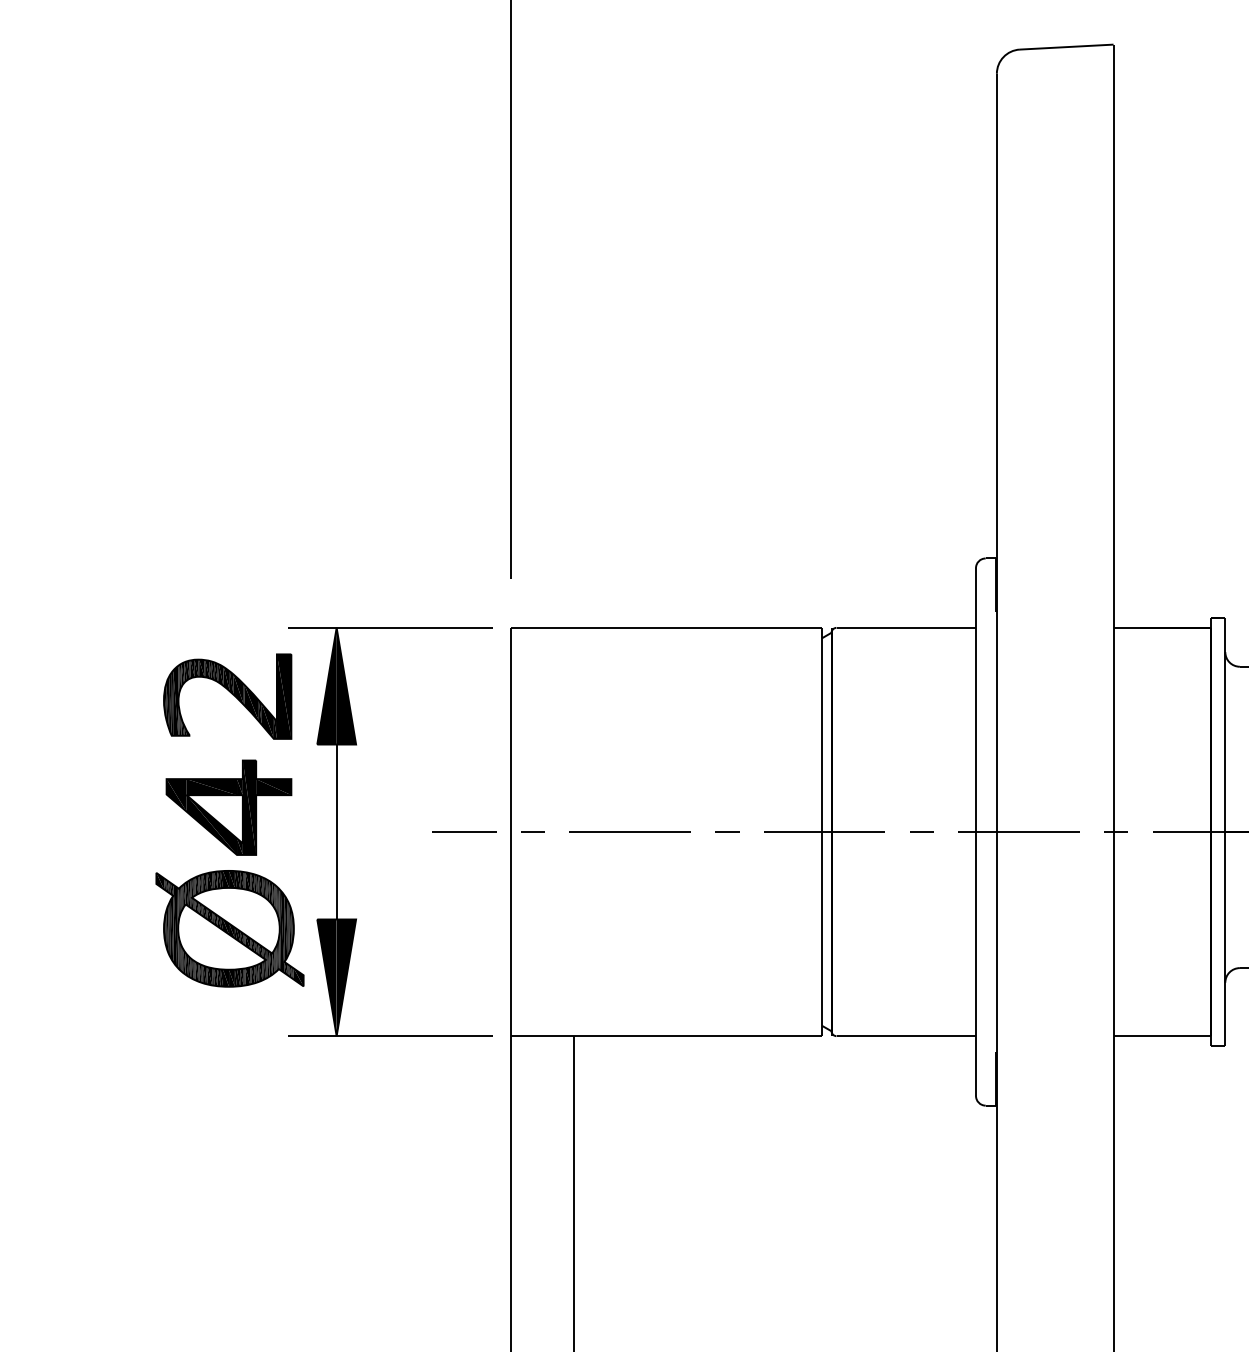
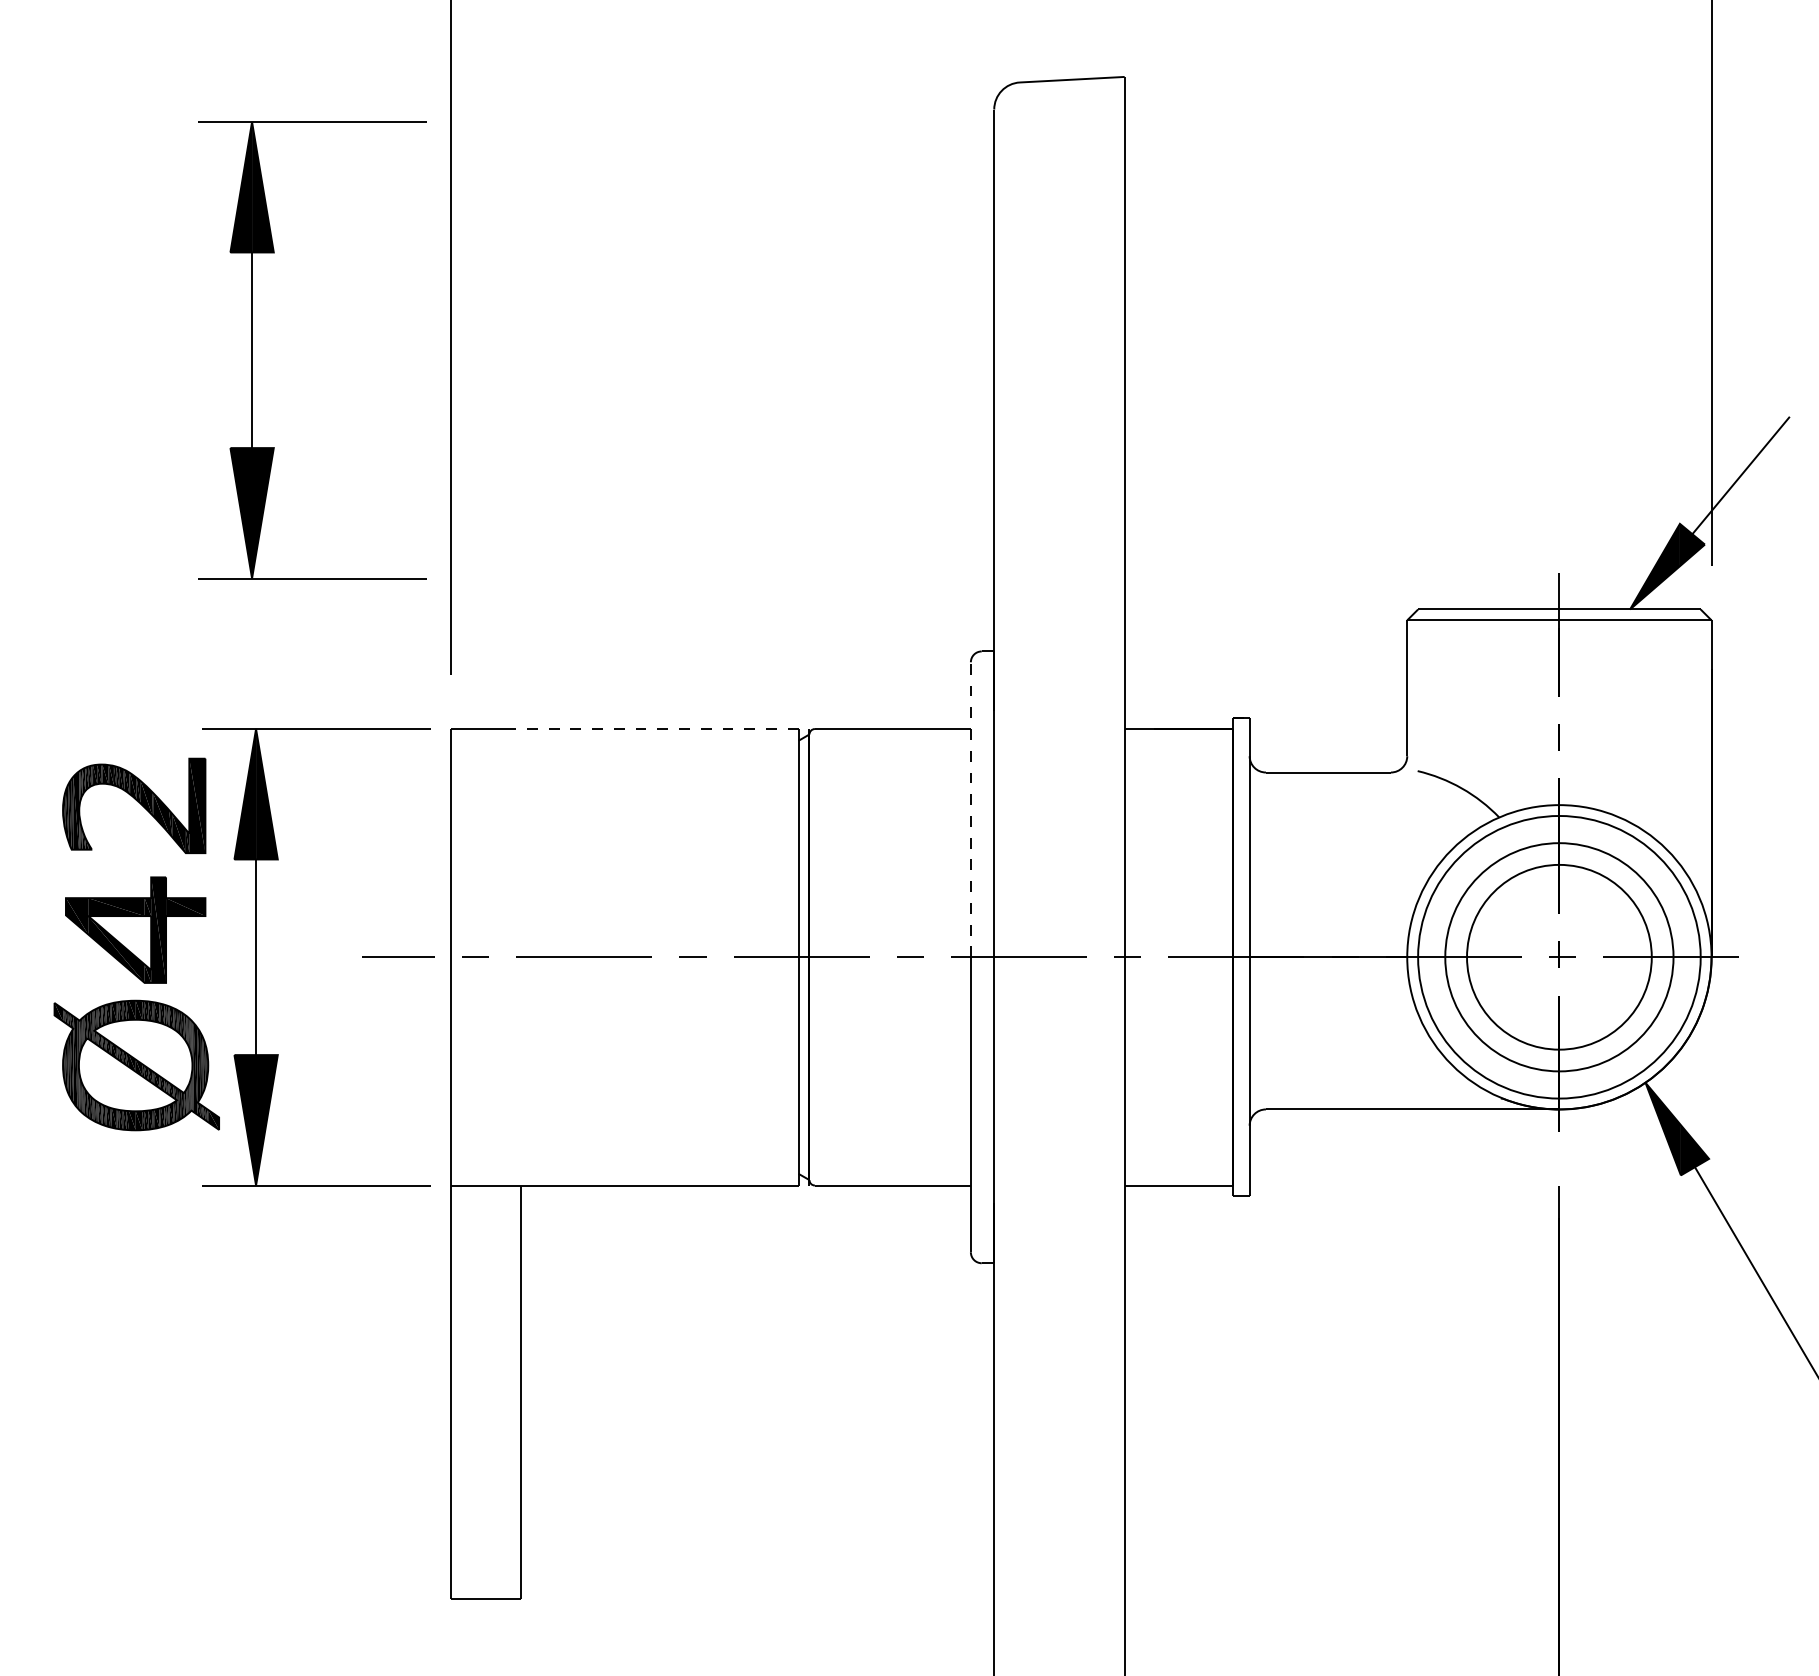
part: (333, 289) -> (252, 350), added
line: (690, 628) -> (651, 729), solid -> dashed
line: (975, 699) -> (970, 809), solid -> dashed

